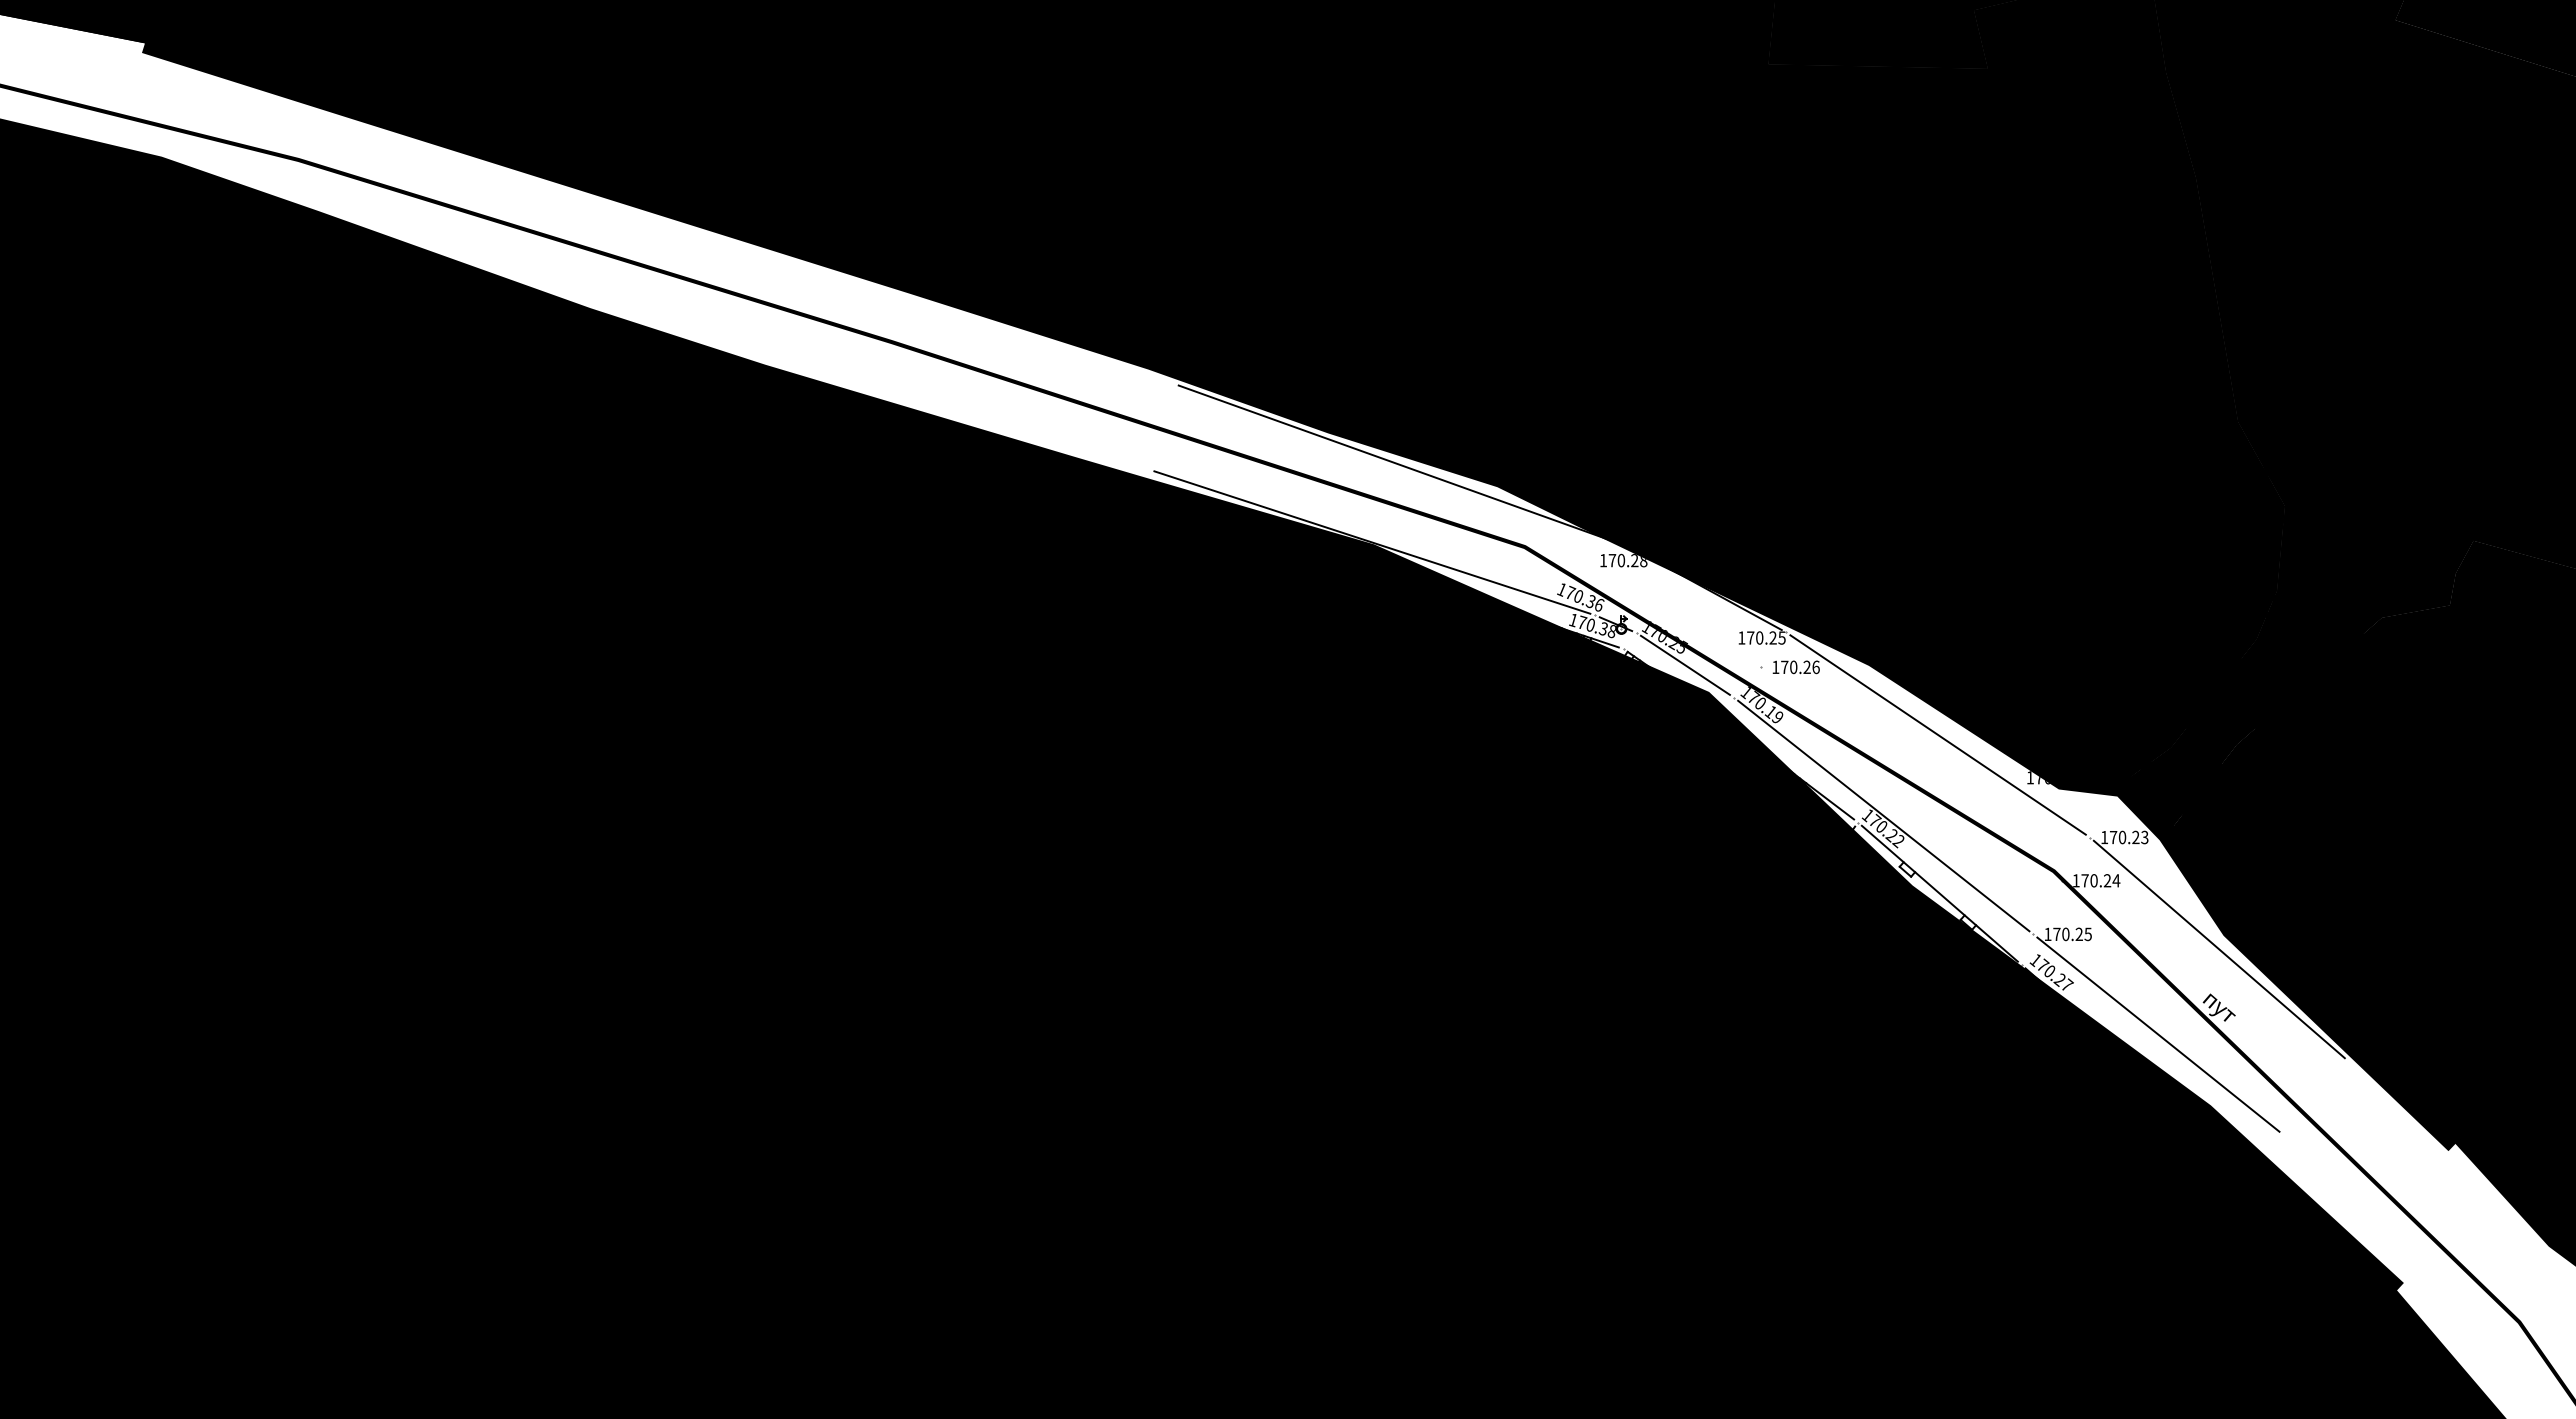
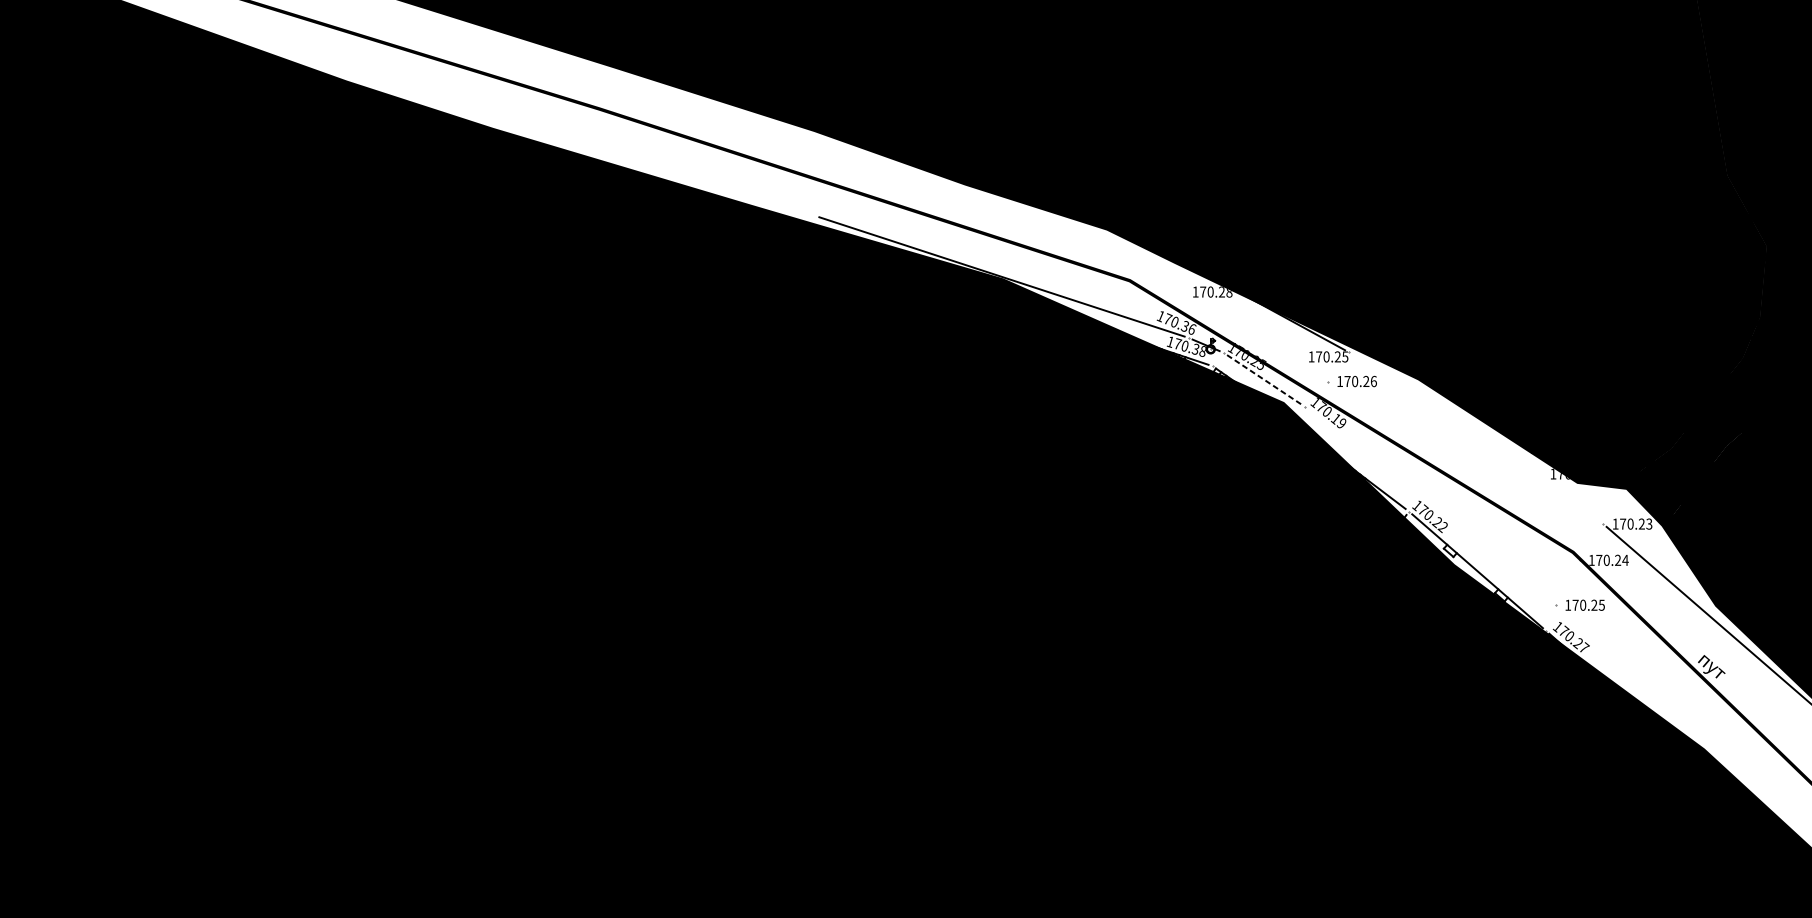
line: (1402, 465) -> (1027, 212), removed
line: (1685, 665) -> (1264, 379), solid -> dashed
line: (1937, 734) -> (1475, 437), removed
line: (1883, 815) -> (1430, 505), removed
line: (2158, 1034) -> (1660, 689), removed

